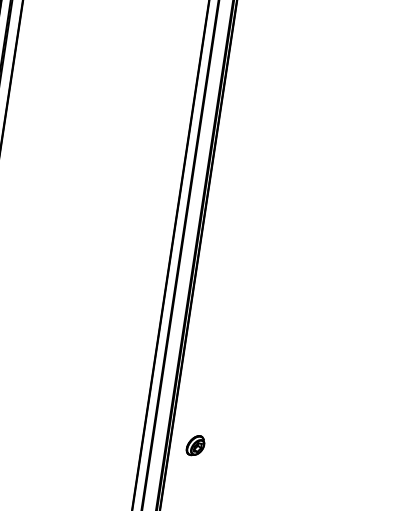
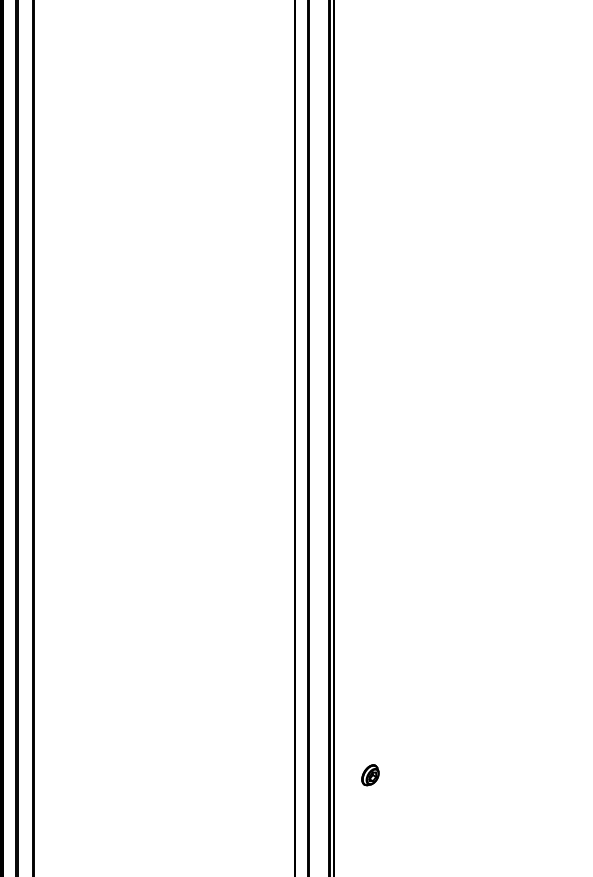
part: (195, 445) -> (370, 775), size x0.7

